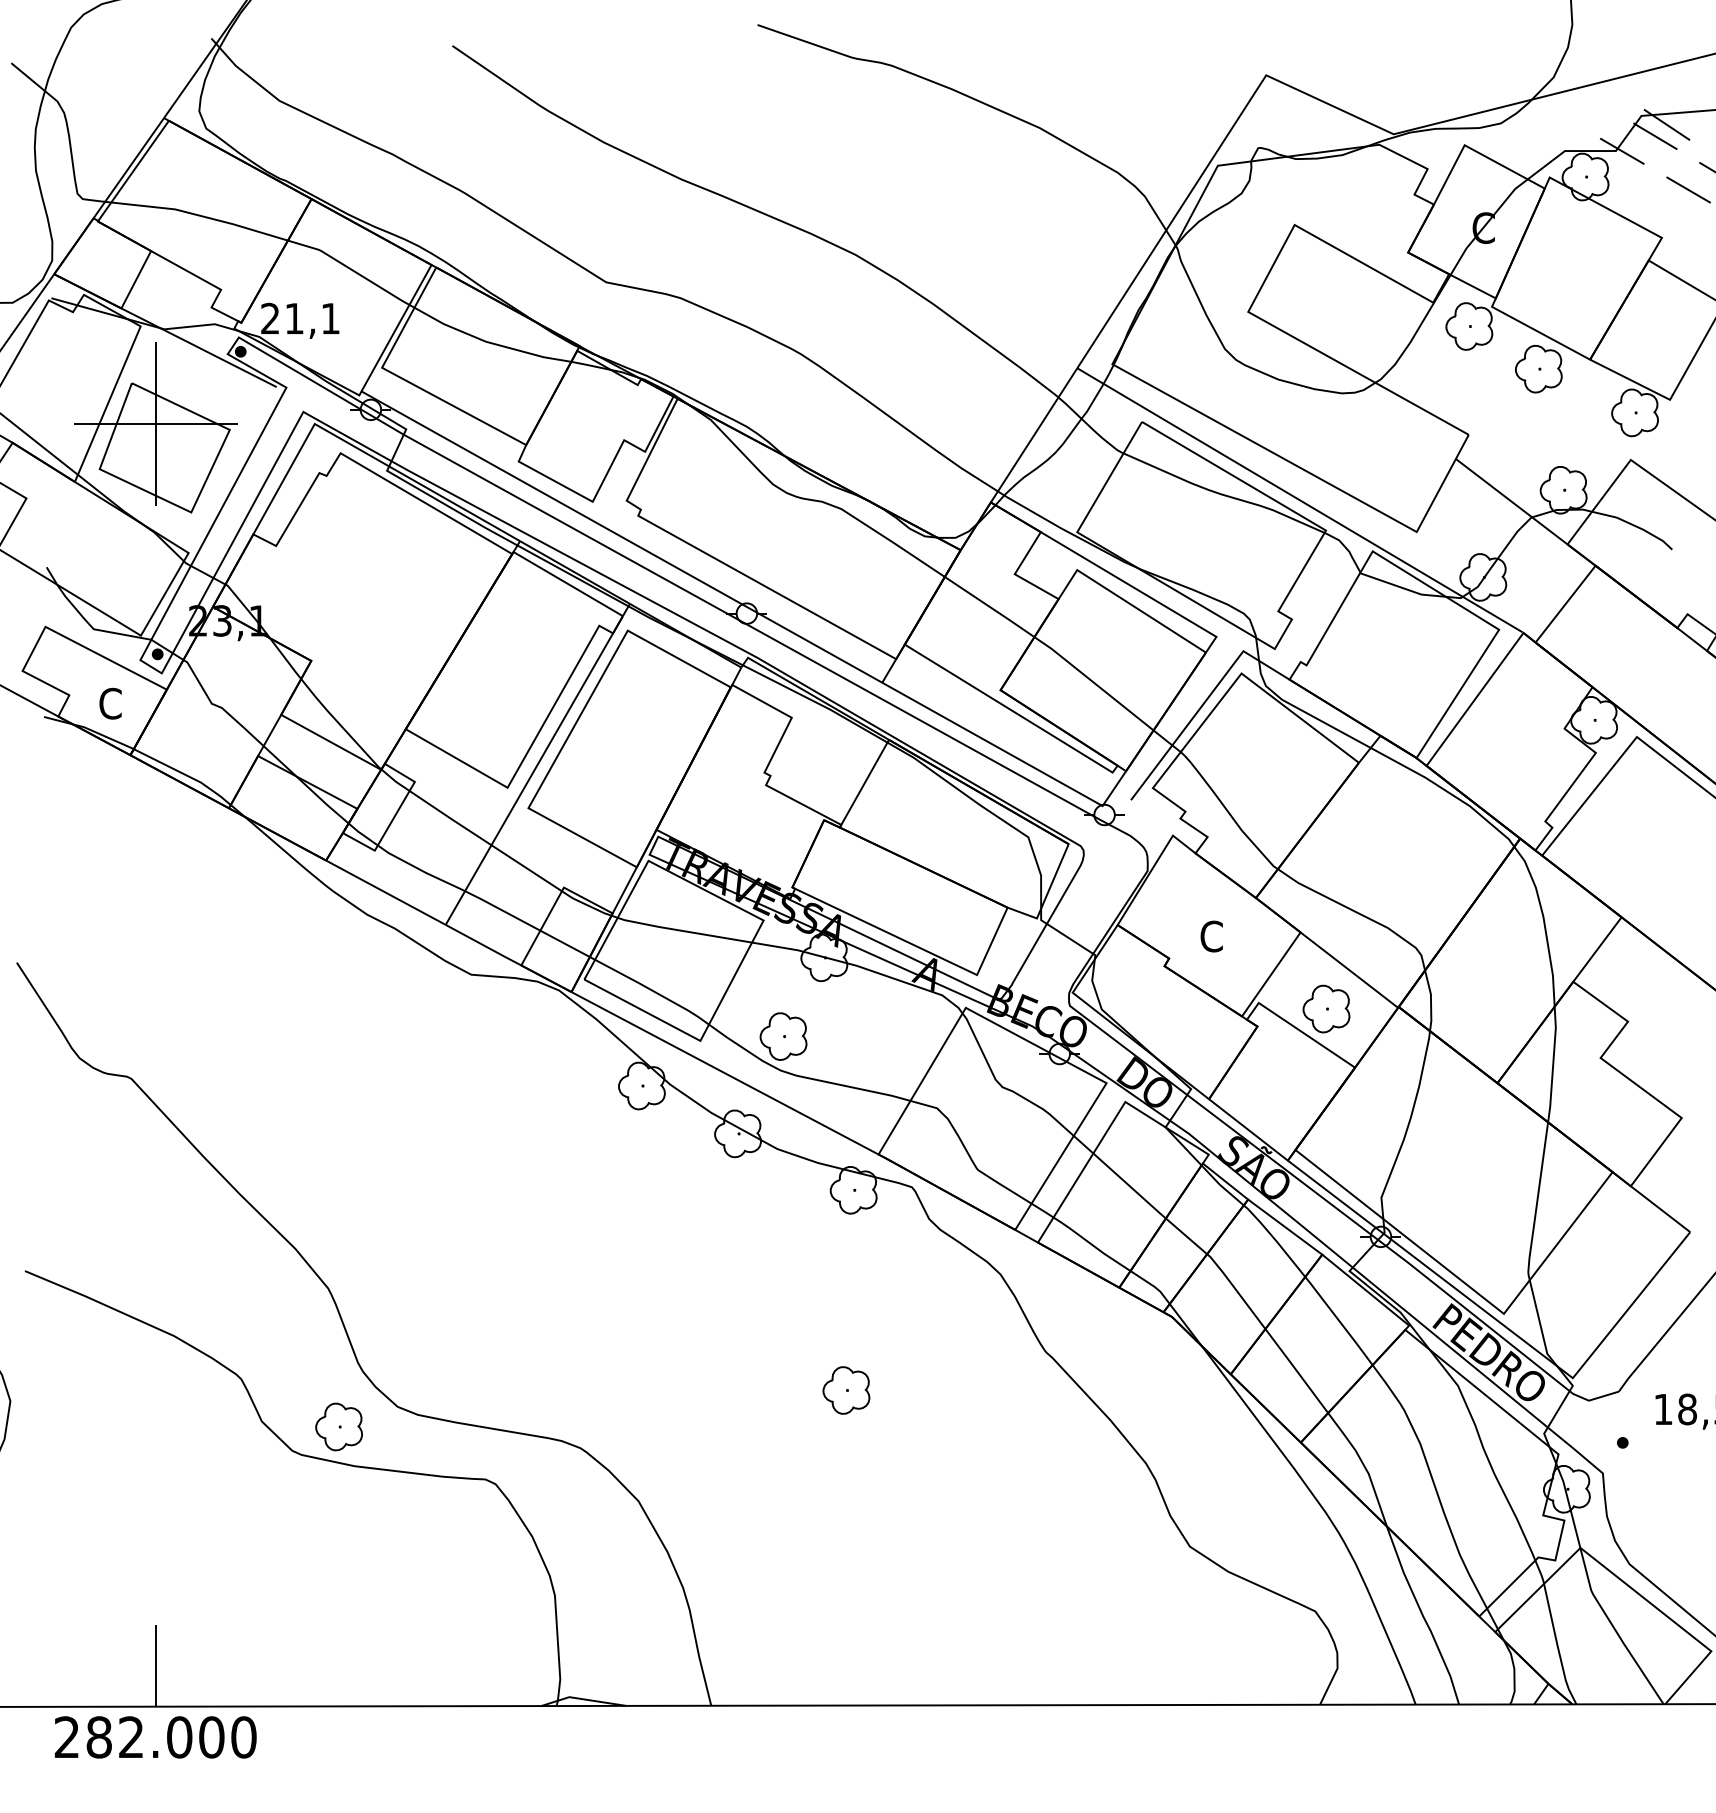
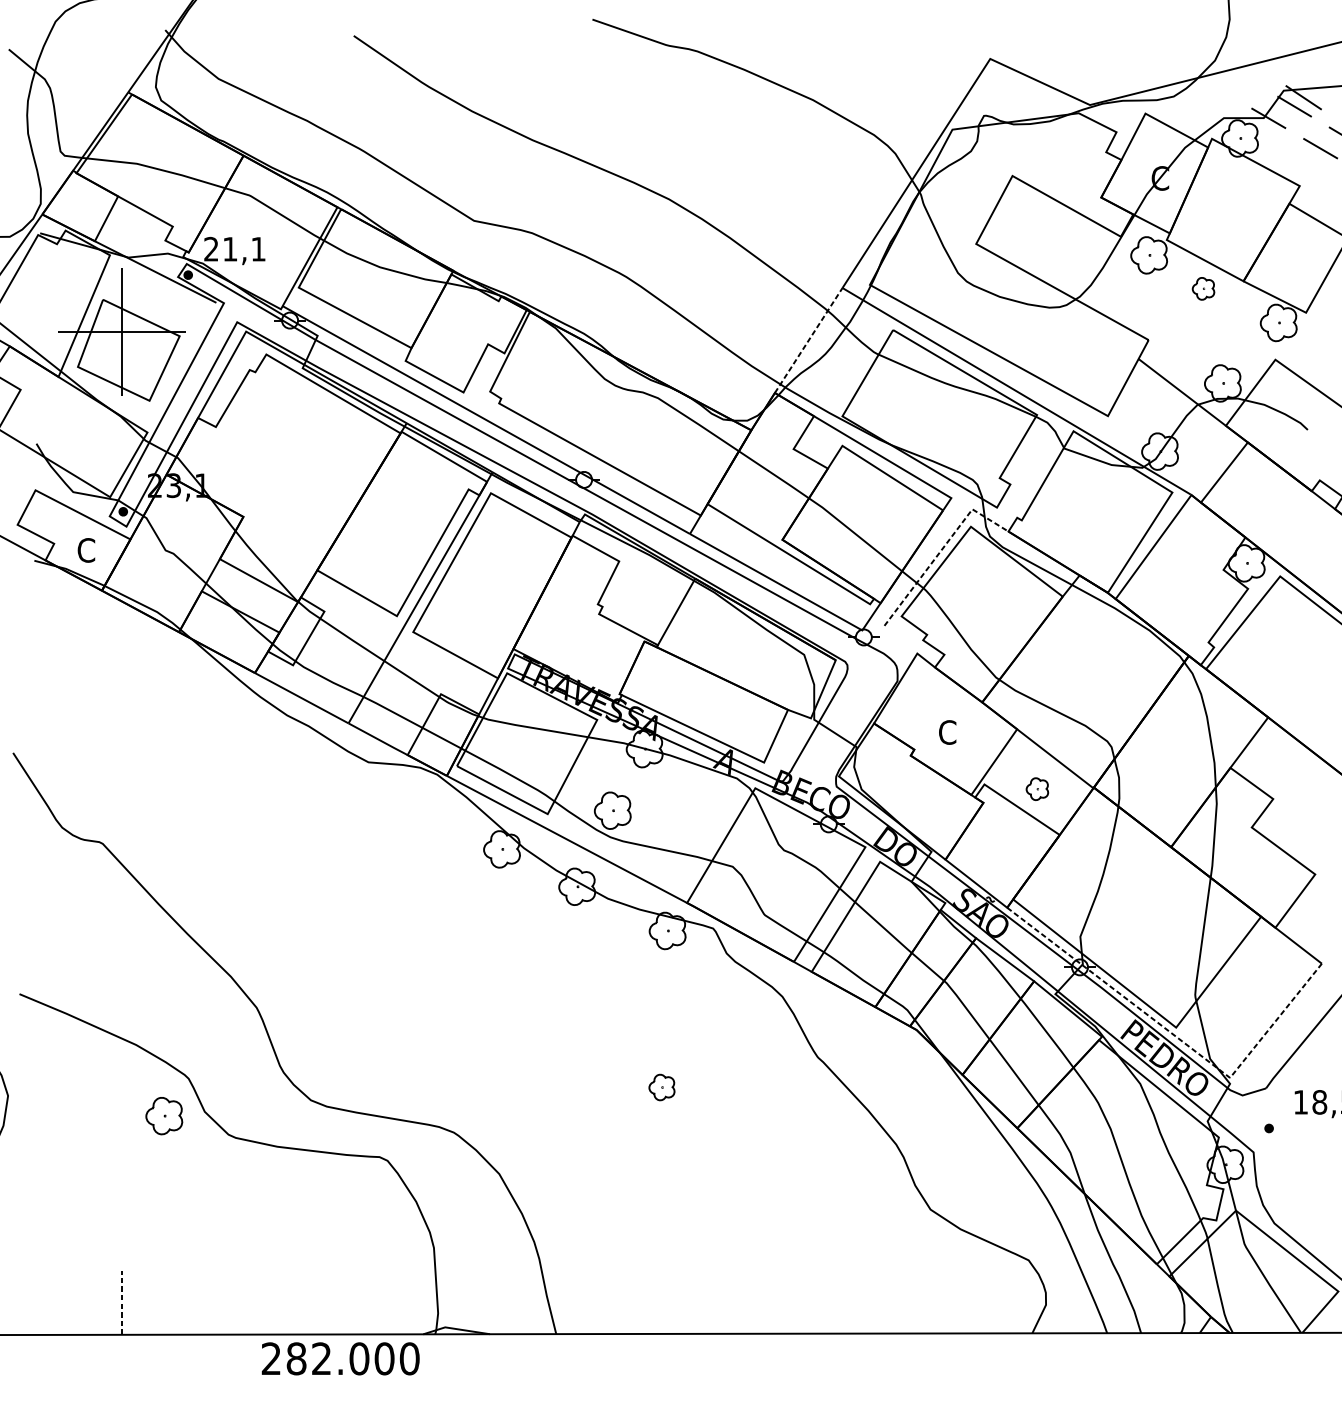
part: (1538, 369) -> (1203, 289), size x0.6
line: (1034, 435) -> (809, 340), solid -> dashed
line: (1204, 702) -> (941, 549), solid -> dashed
part: (1326, 1008) -> (1037, 788), size x0.6
line: (1505, 1326) -> (1177, 1037), solid -> dashed
part: (846, 1390) -> (662, 1087), size x0.7
part: (338, 1426) -> (163, 1115), moved
line: (155, 1665) -> (121, 1302), solid -> dashed
text: (155, 1737) -> (340, 1358), moved

